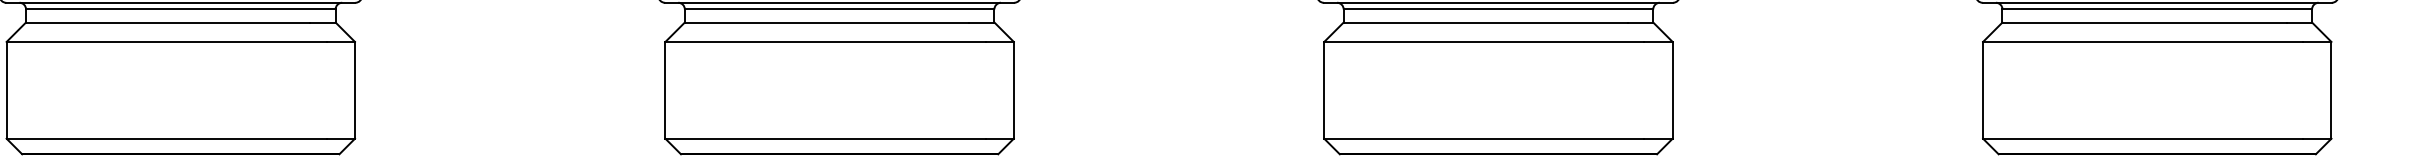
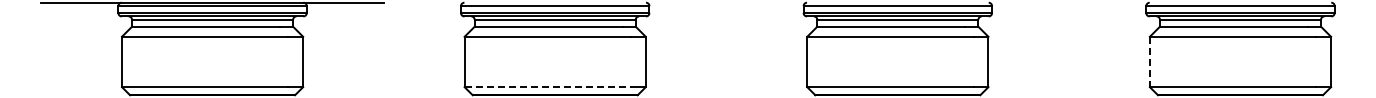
line: (1982, 91) -> (1149, 62), solid -> dashed
line: (826, 139) -> (548, 87), solid -> dashed

